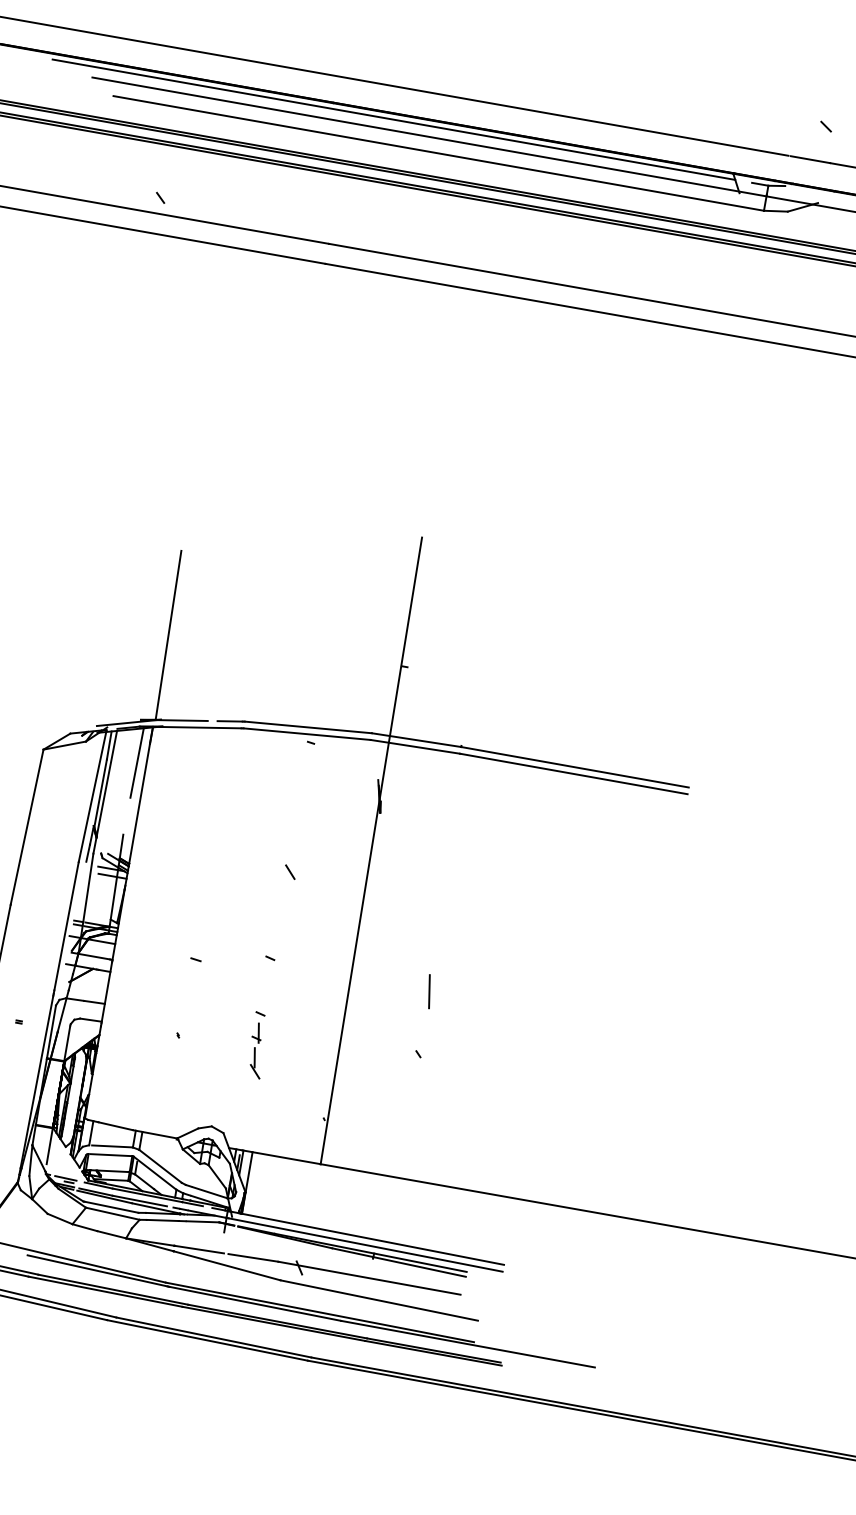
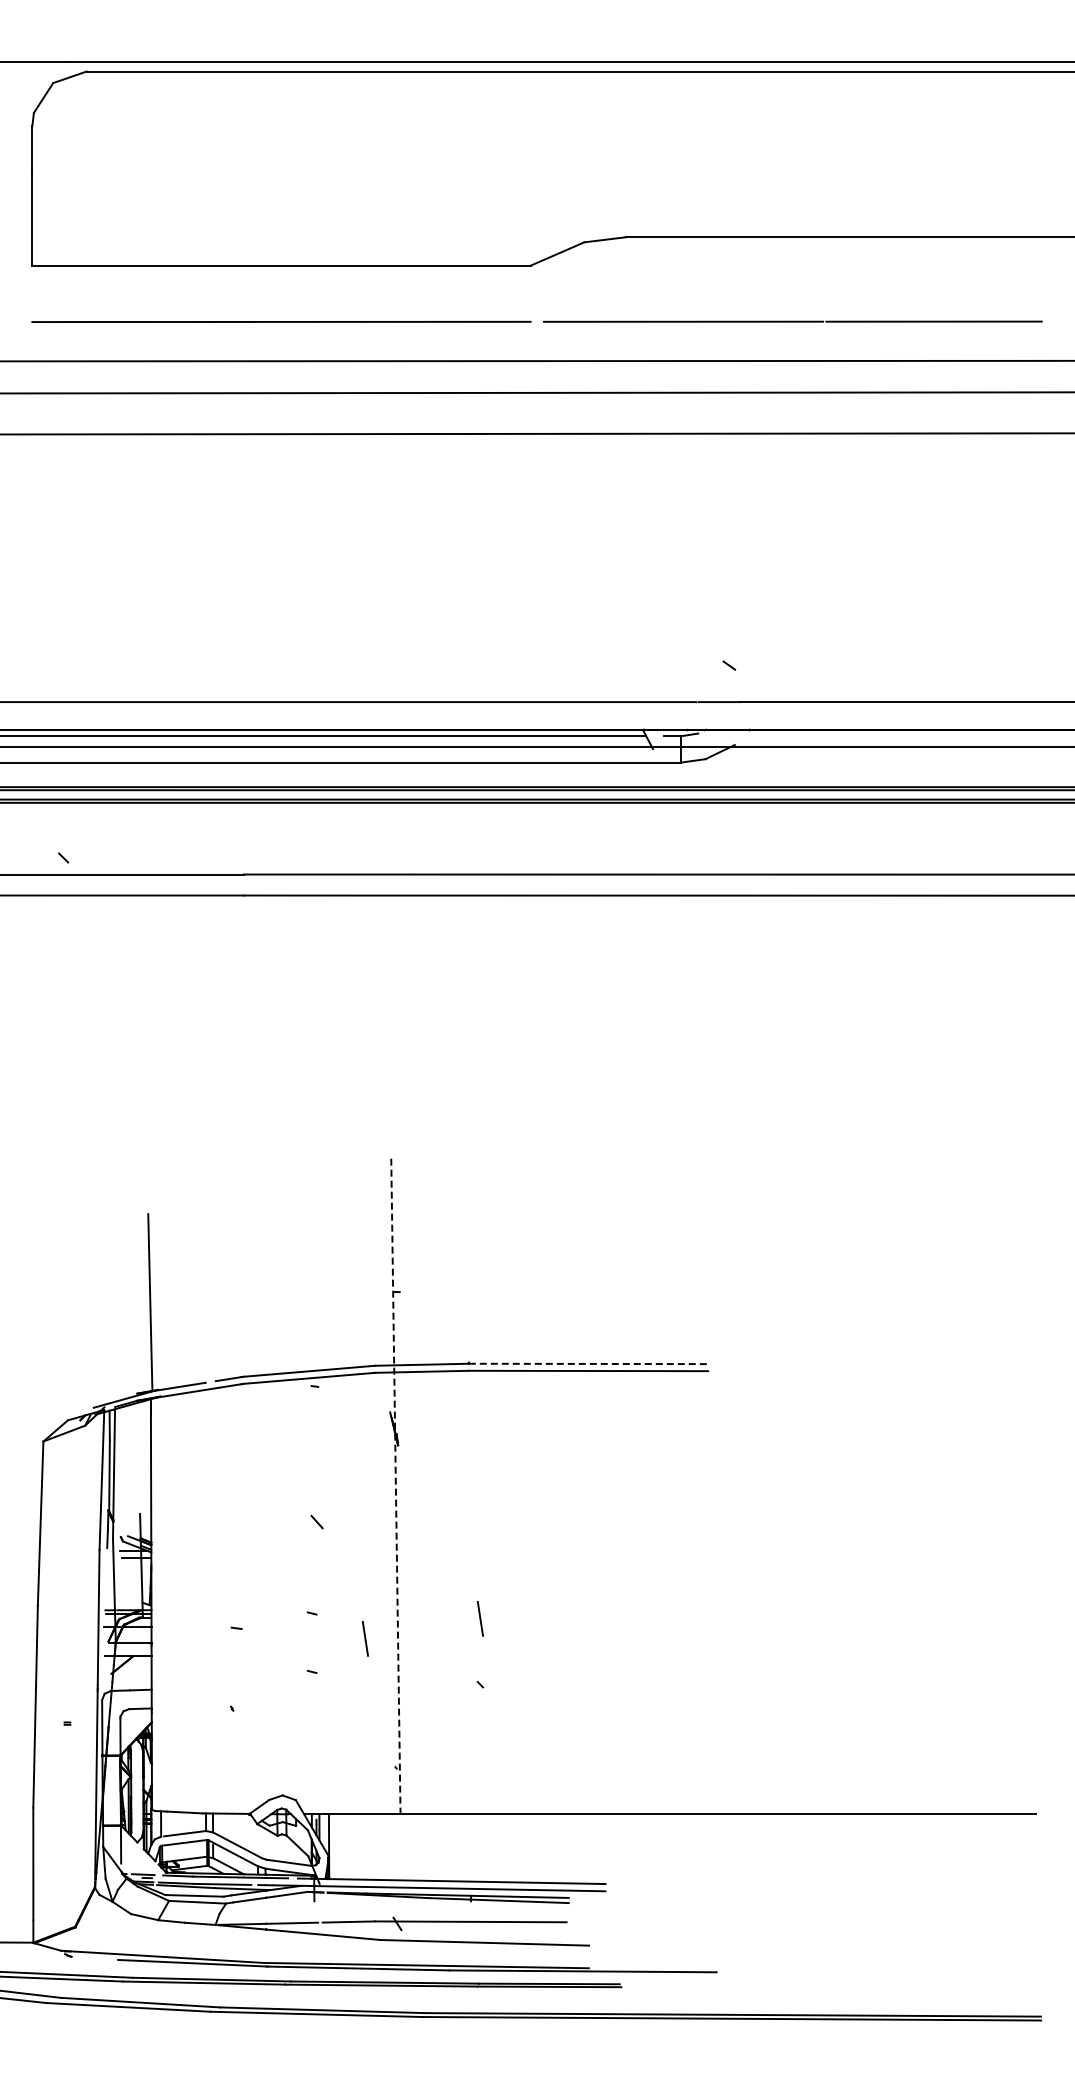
line: (136, 762) -> (140, 1437), removed
line: (575, 766) -> (588, 1363), solid -> dashed
line: (371, 850) -> (395, 1485), solid -> dashed
line: (315, 990) -> (364, 1638), added
part: (257, 1051) -> (315, 1710), removed

